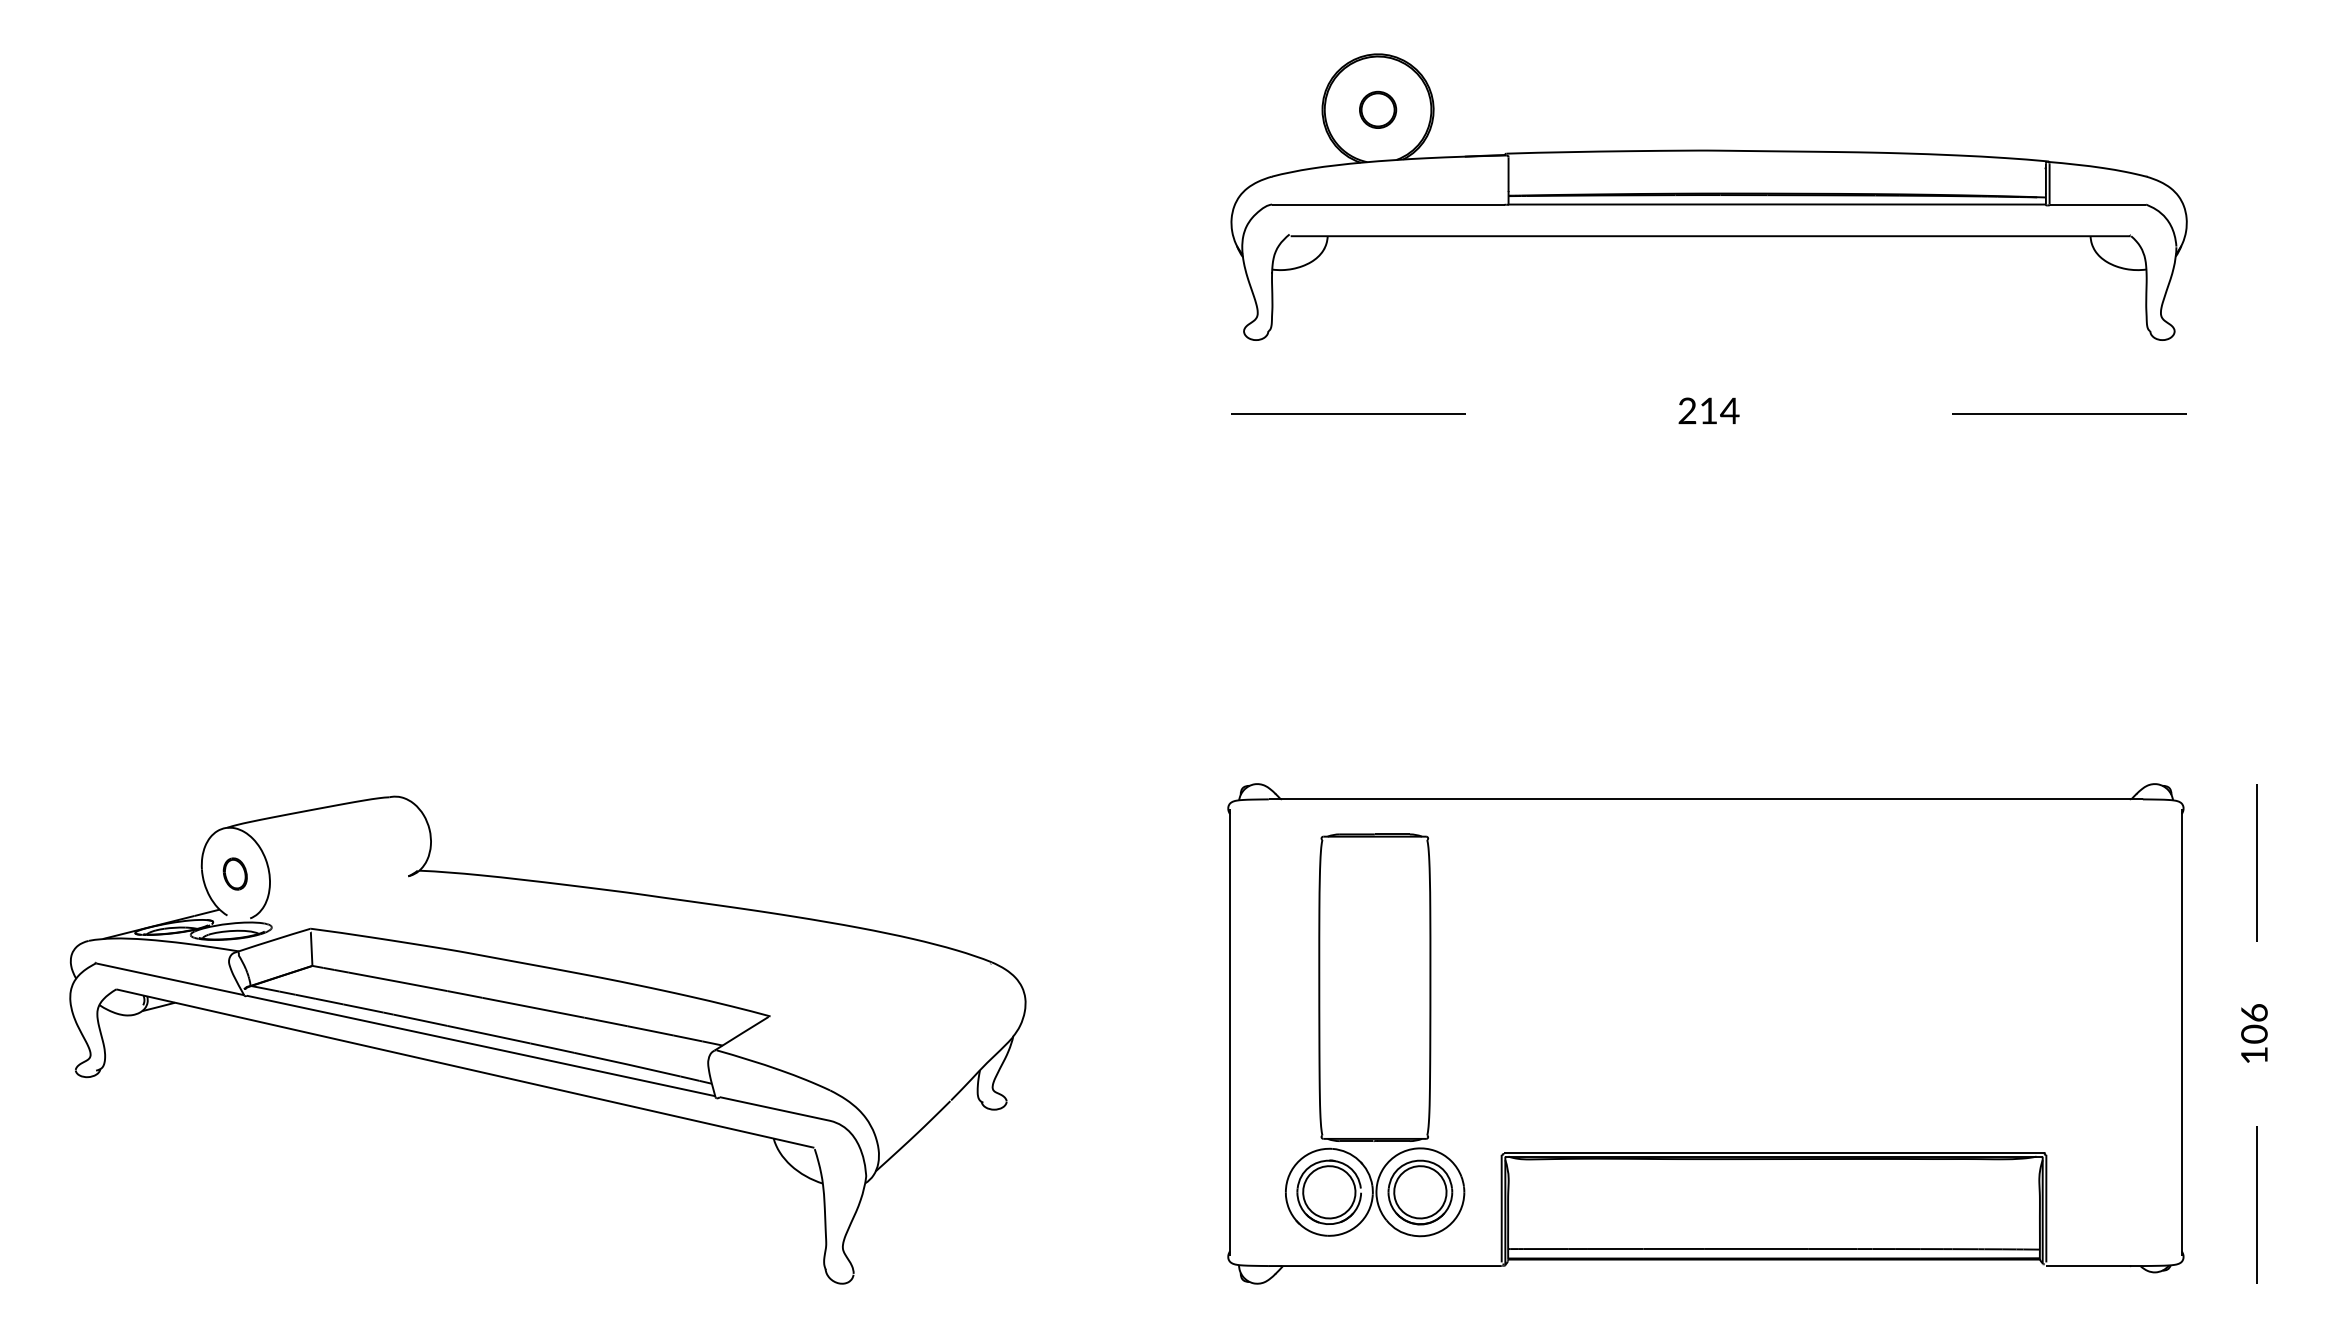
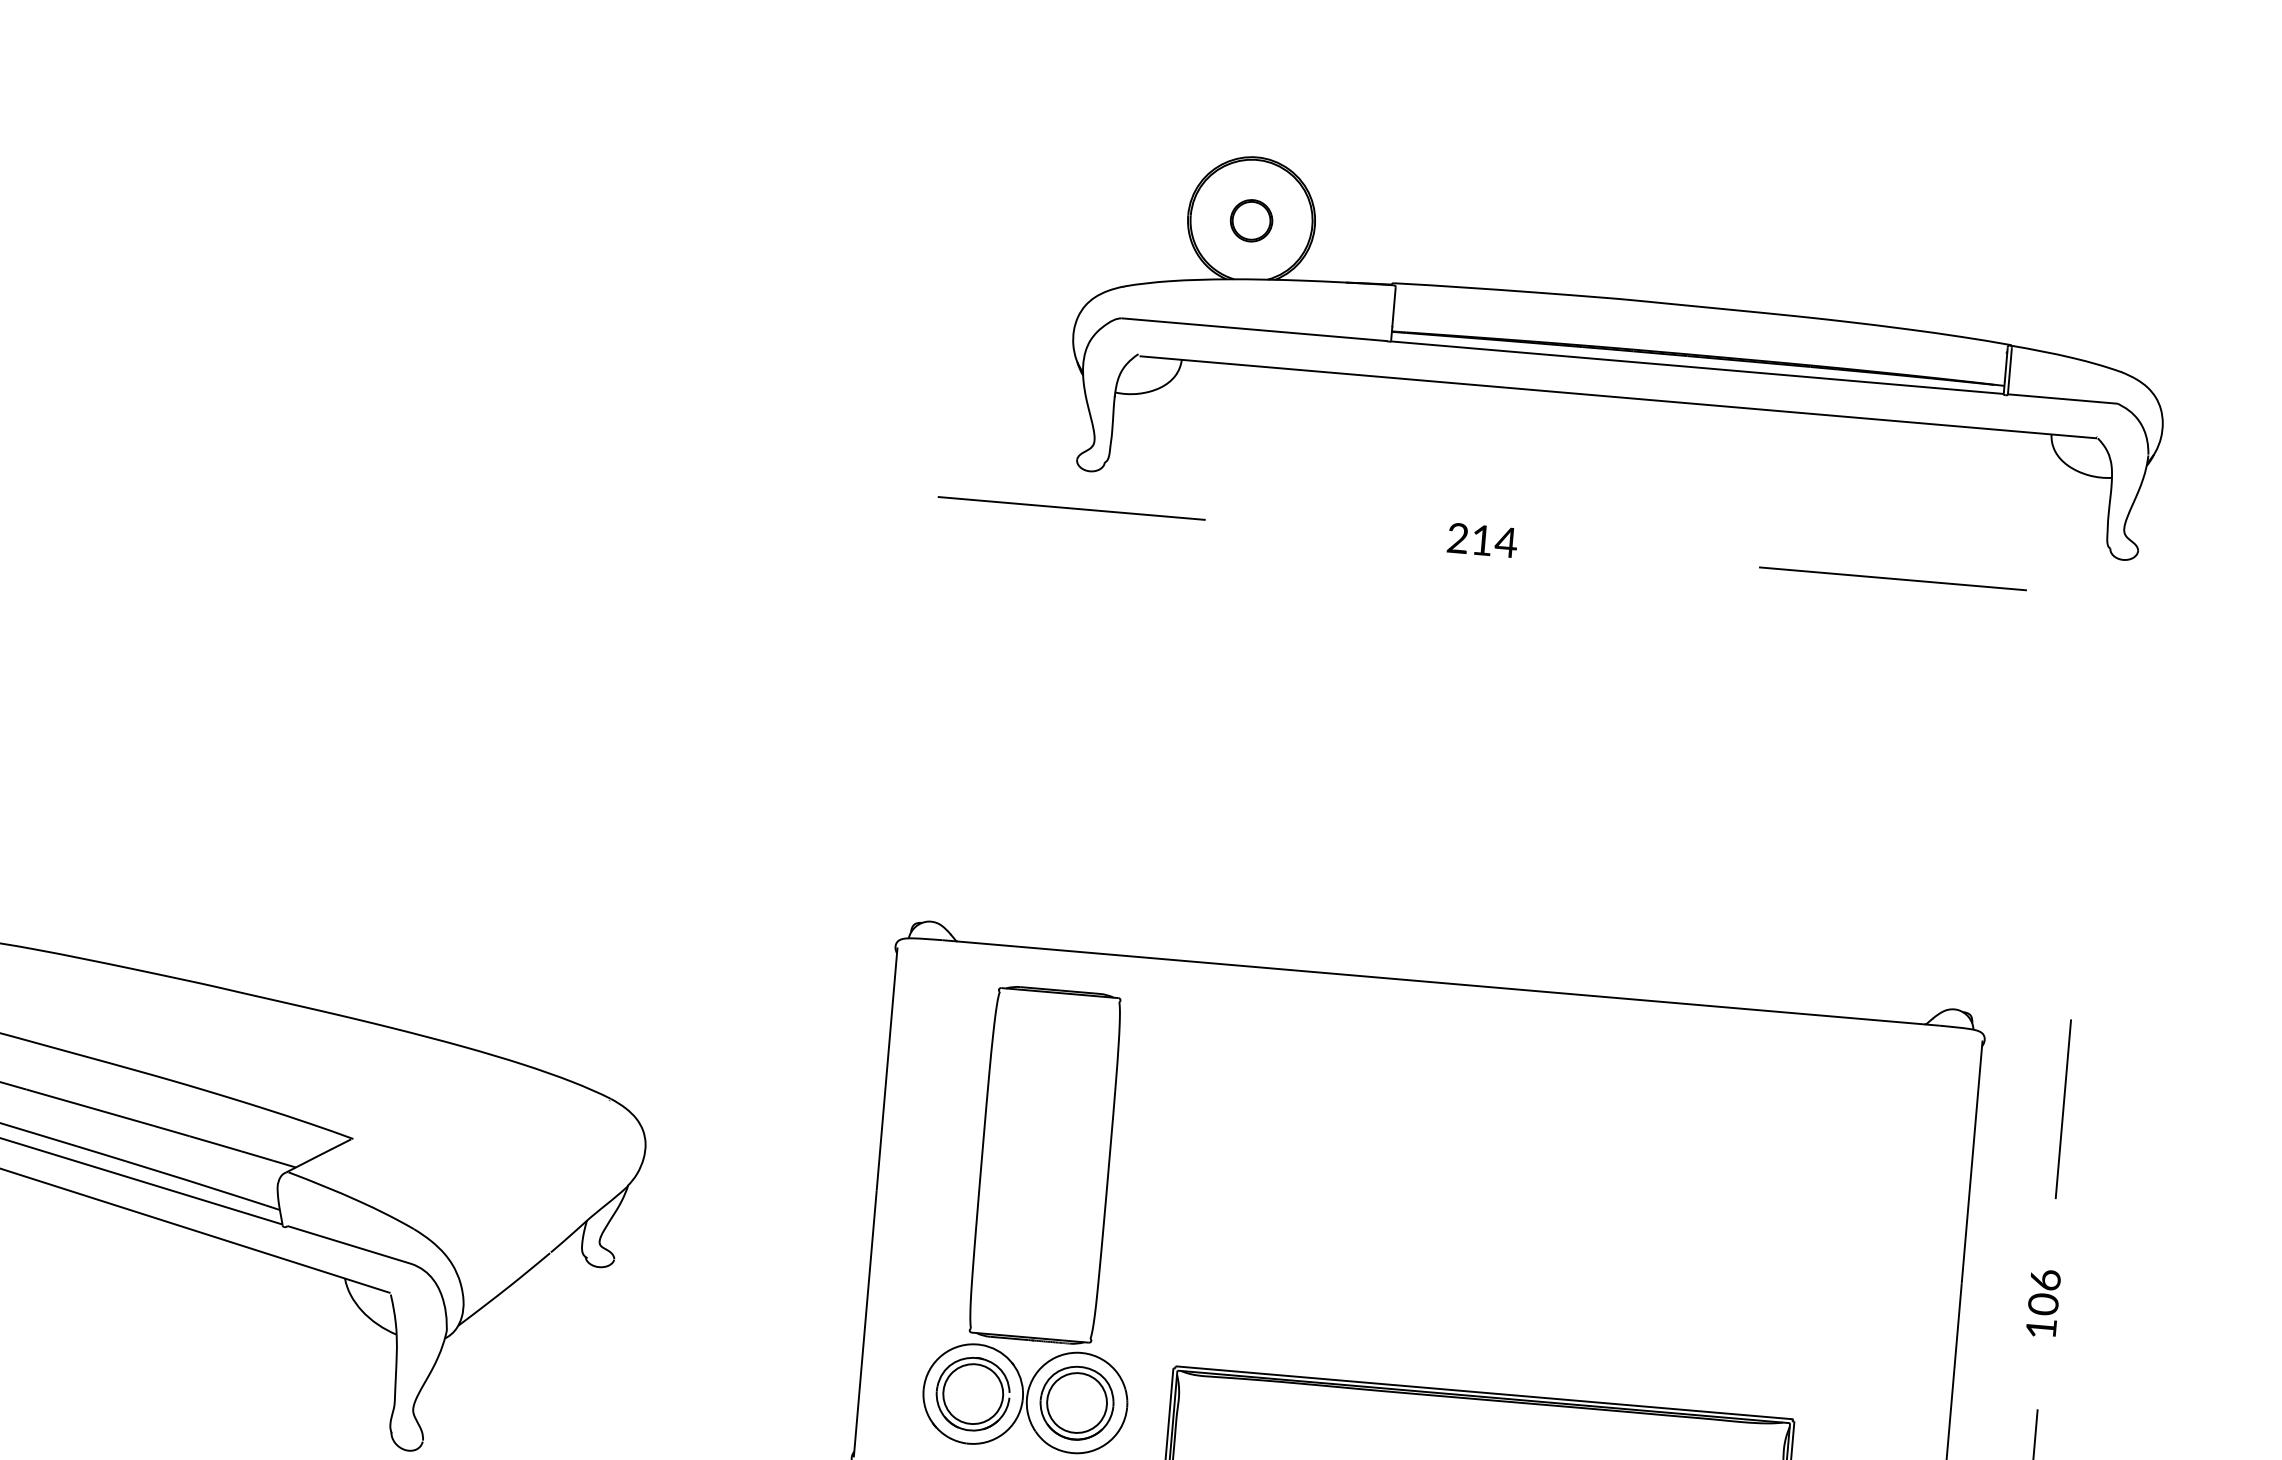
part: (1708, 196) -> (1619, 351), moved

